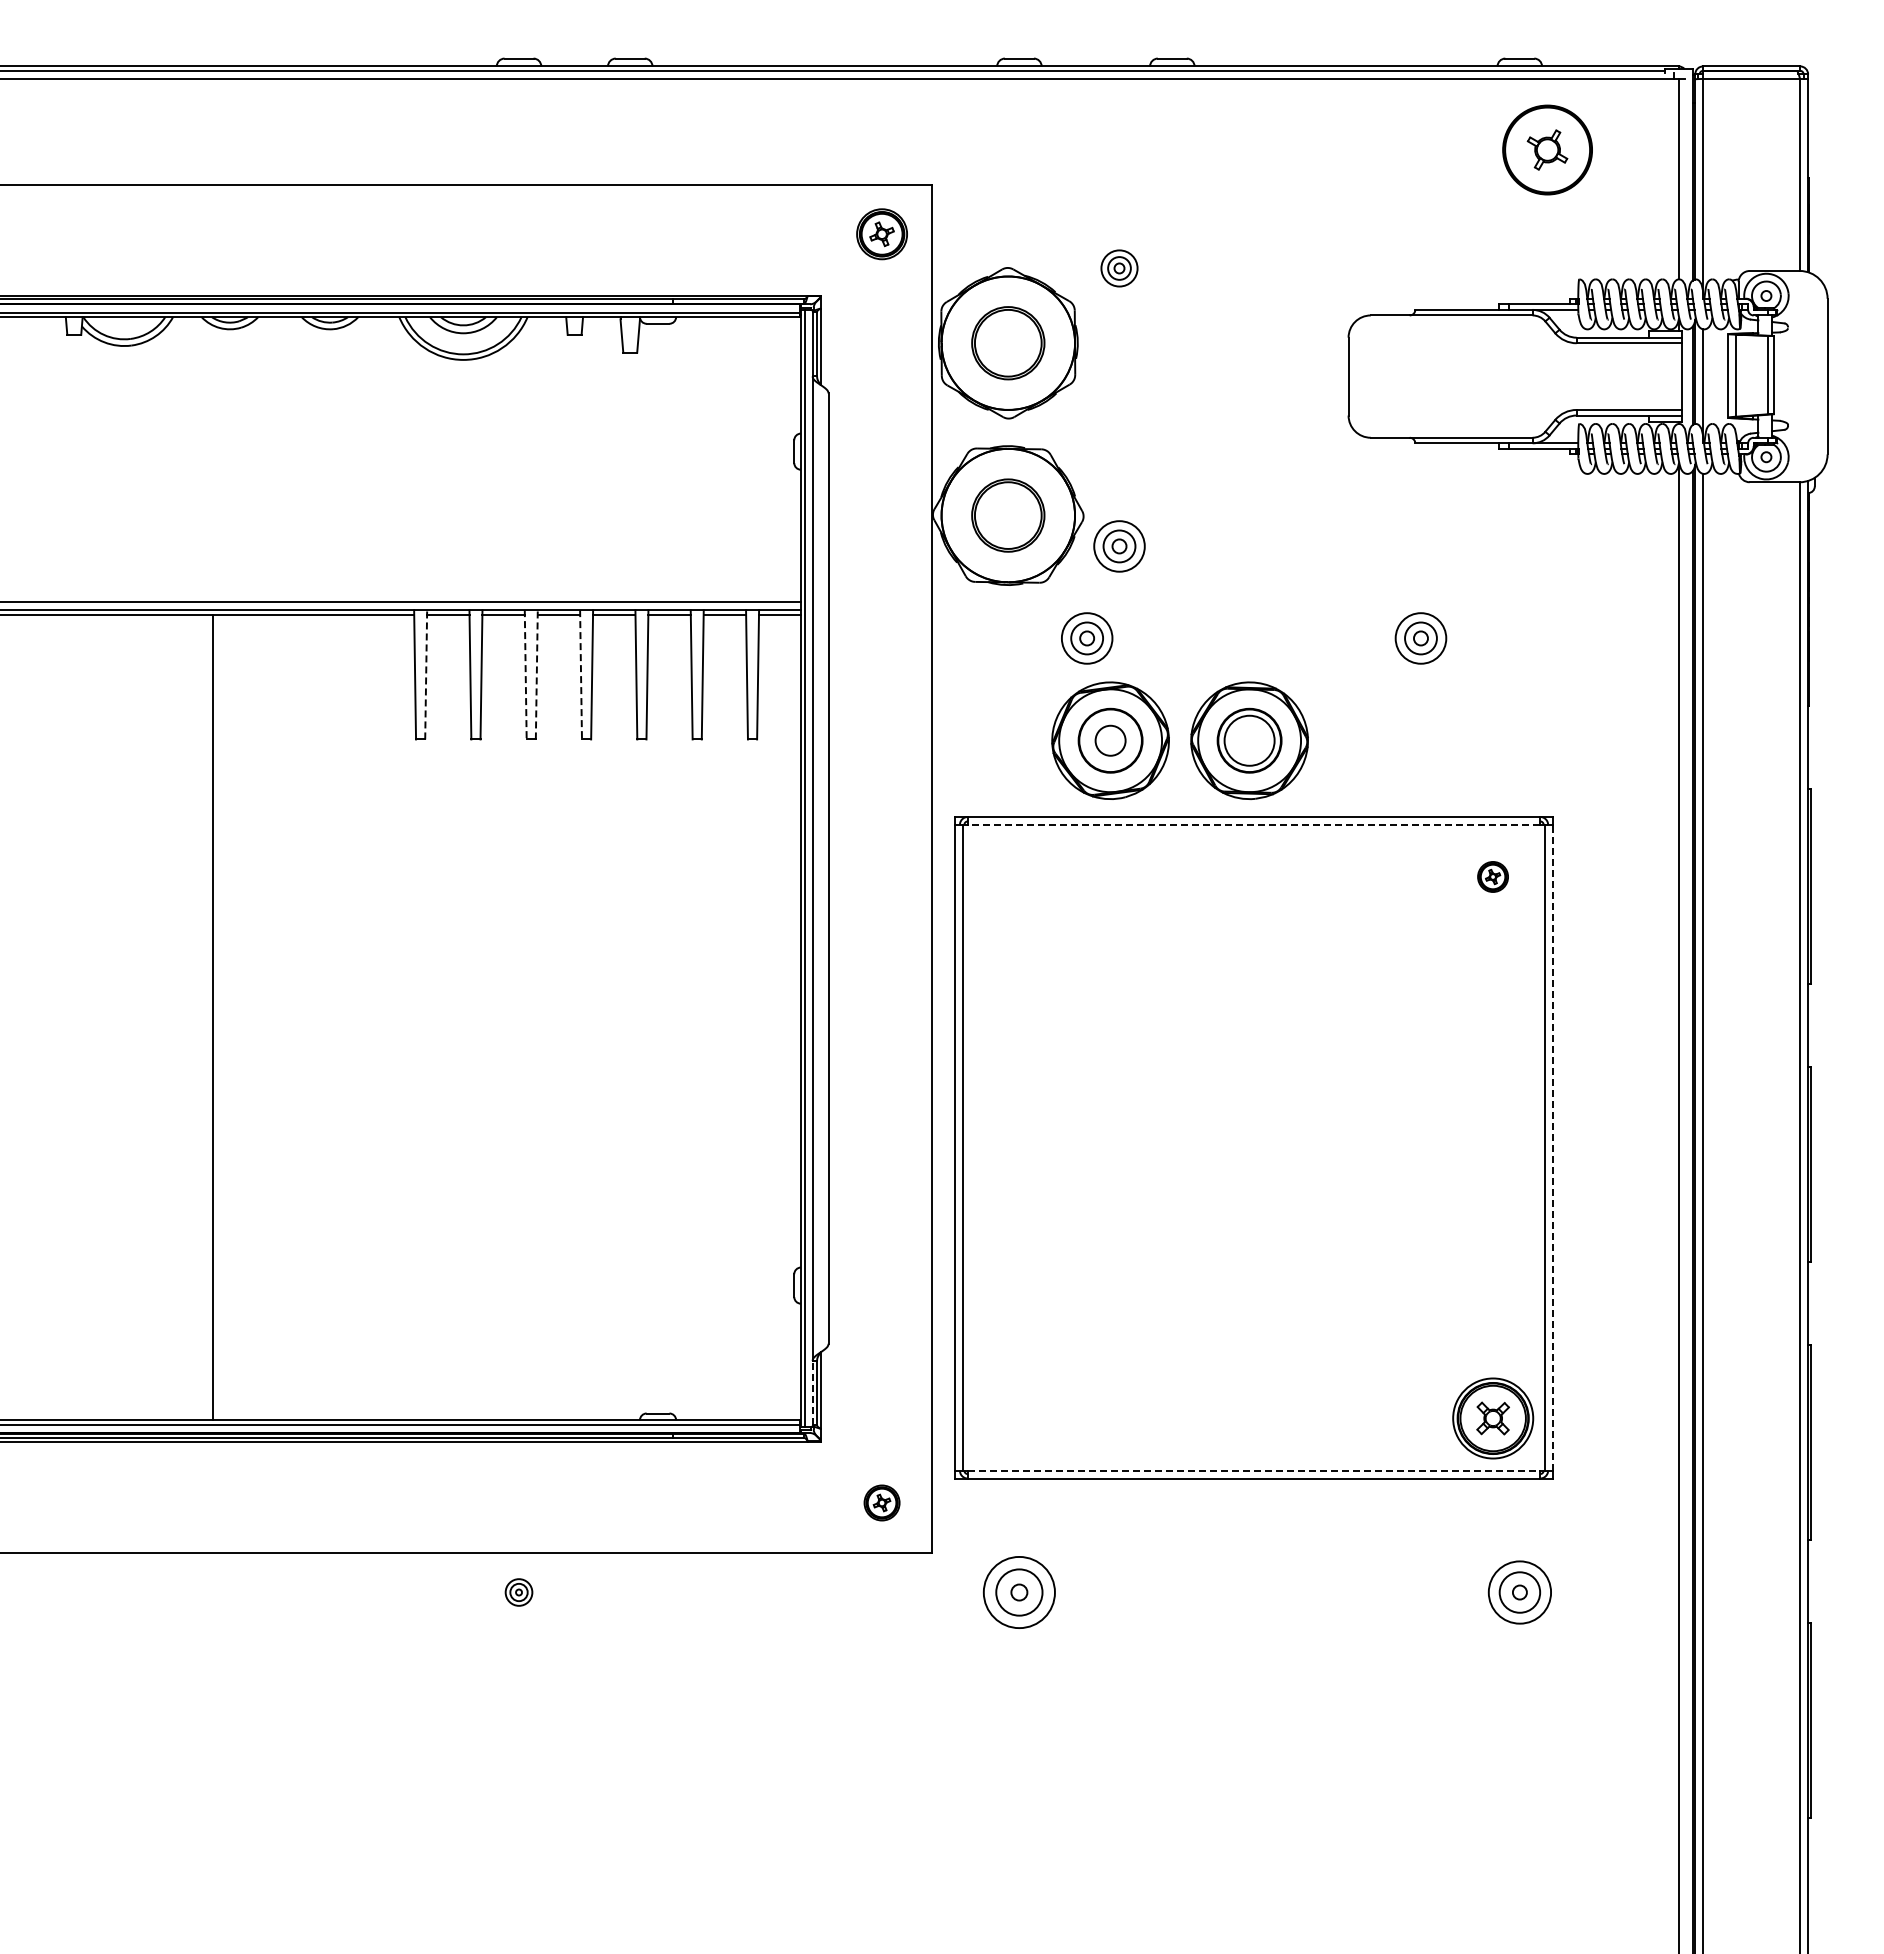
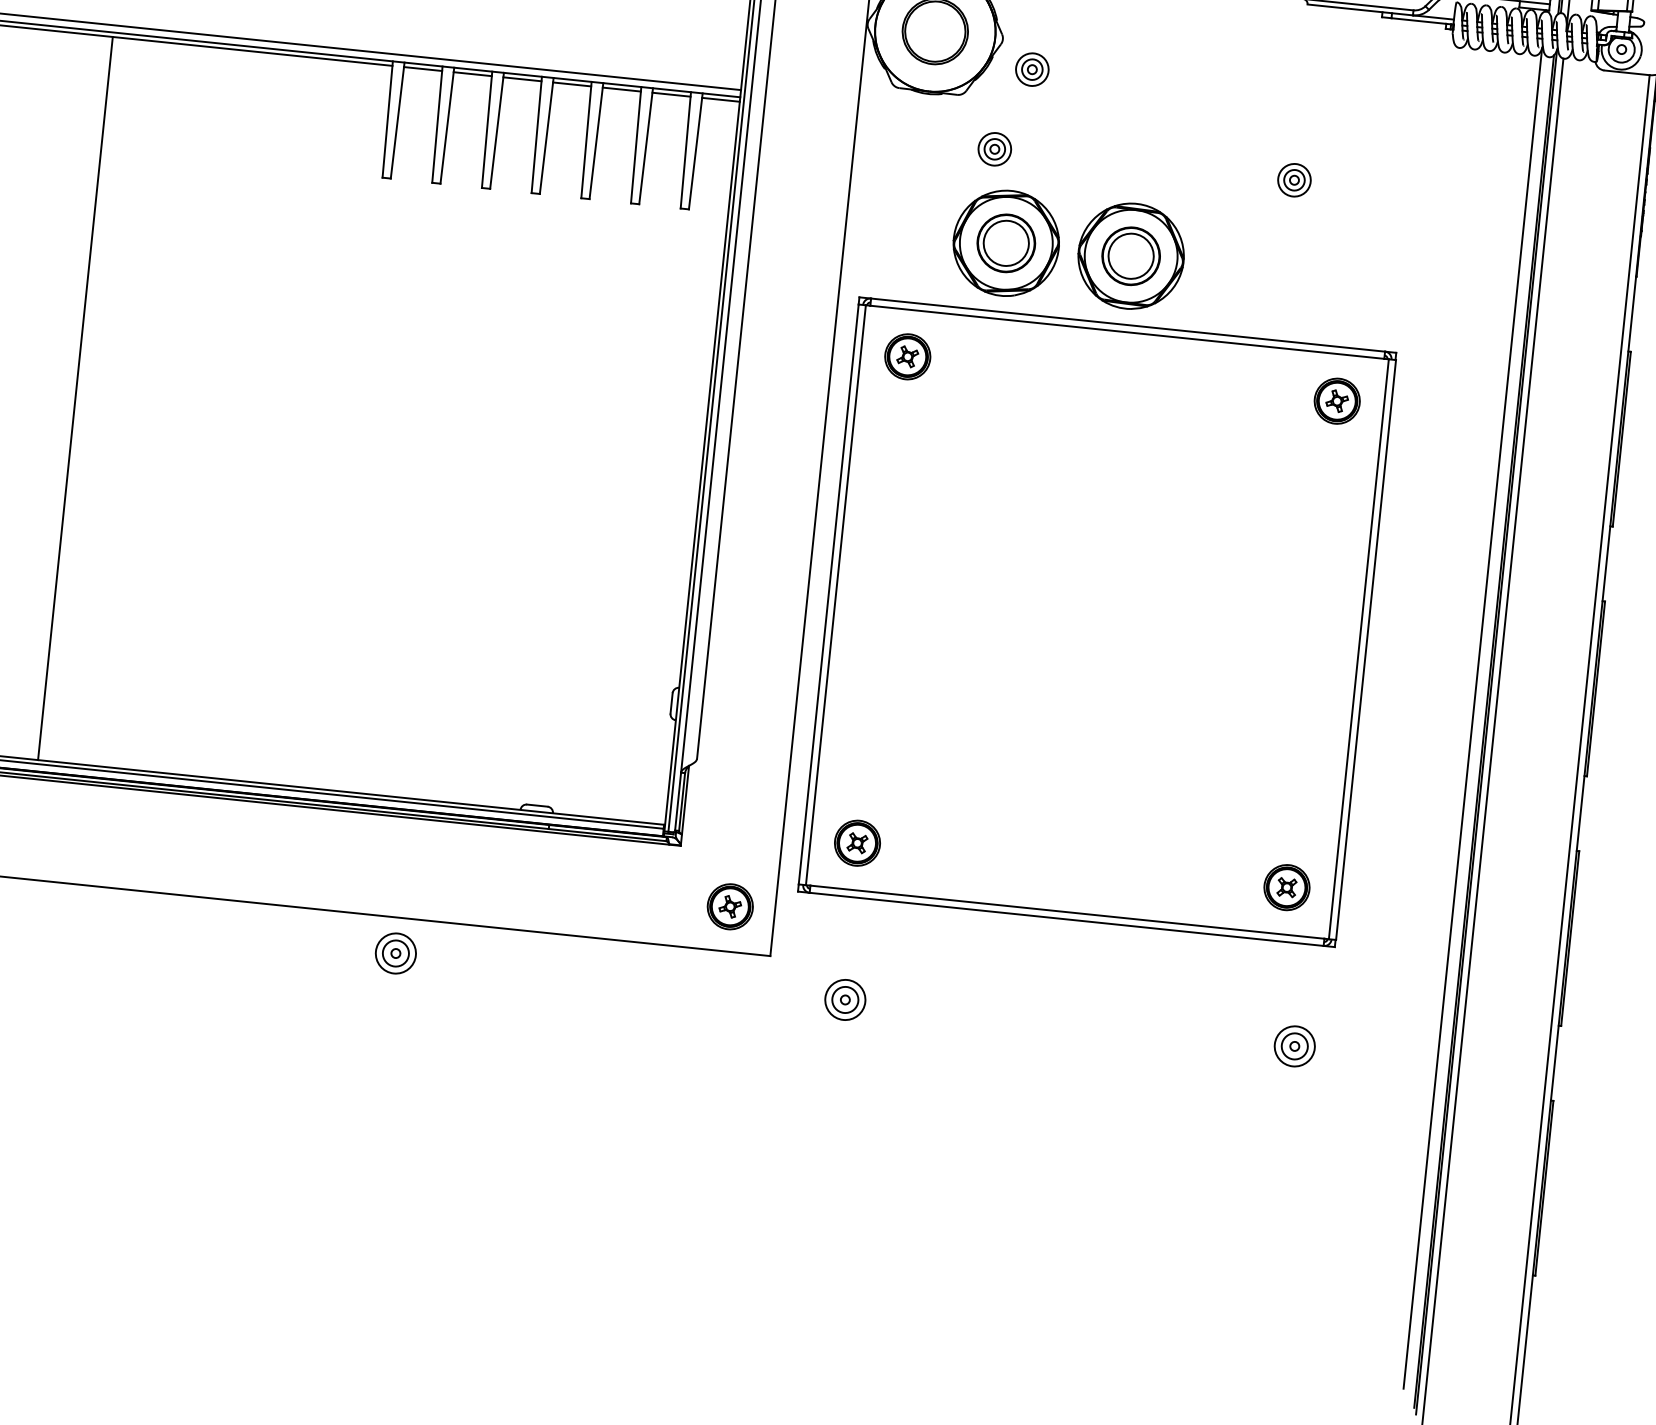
part: (1119, 546) -> (1032, 69), size x0.71
part: (1087, 638) -> (995, 149), size x0.71
part: (1420, 638) -> (1294, 180), size x0.71
line: (426, 674) -> (397, 120), dashed -> solid
line: (525, 674) -> (486, 129), dashed -> solid
line: (536, 674) -> (496, 130), dashed -> solid
line: (581, 674) -> (537, 134), dashed -> solid
circle: (1110, 740) -> (1006, 243), size x1.67
line: (1253, 824) -> (1126, 331), dashed -> solid
part: (1014, 876) -> (907, 356), added
part: (1492, 876) -> (1336, 400), size x1.67
line: (212, 1017) -> (75, 398), moved
line: (1553, 1147) -> (1366, 649), dashed -> solid
line: (812, 1392) -> (678, 801), dashed -> solid
part: (1014, 1418) -> (857, 843), added
part: (1492, 1418) -> (1286, 887), size x0.62
line: (1254, 1470) -> (1067, 912), dashed -> solid
part: (881, 1502) -> (729, 906), size x1.43
part: (518, 1592) -> (395, 953), size x1.67
part: (1019, 1592) -> (845, 999), size x0.62
part: (1519, 1592) -> (1294, 1046), size x0.71

